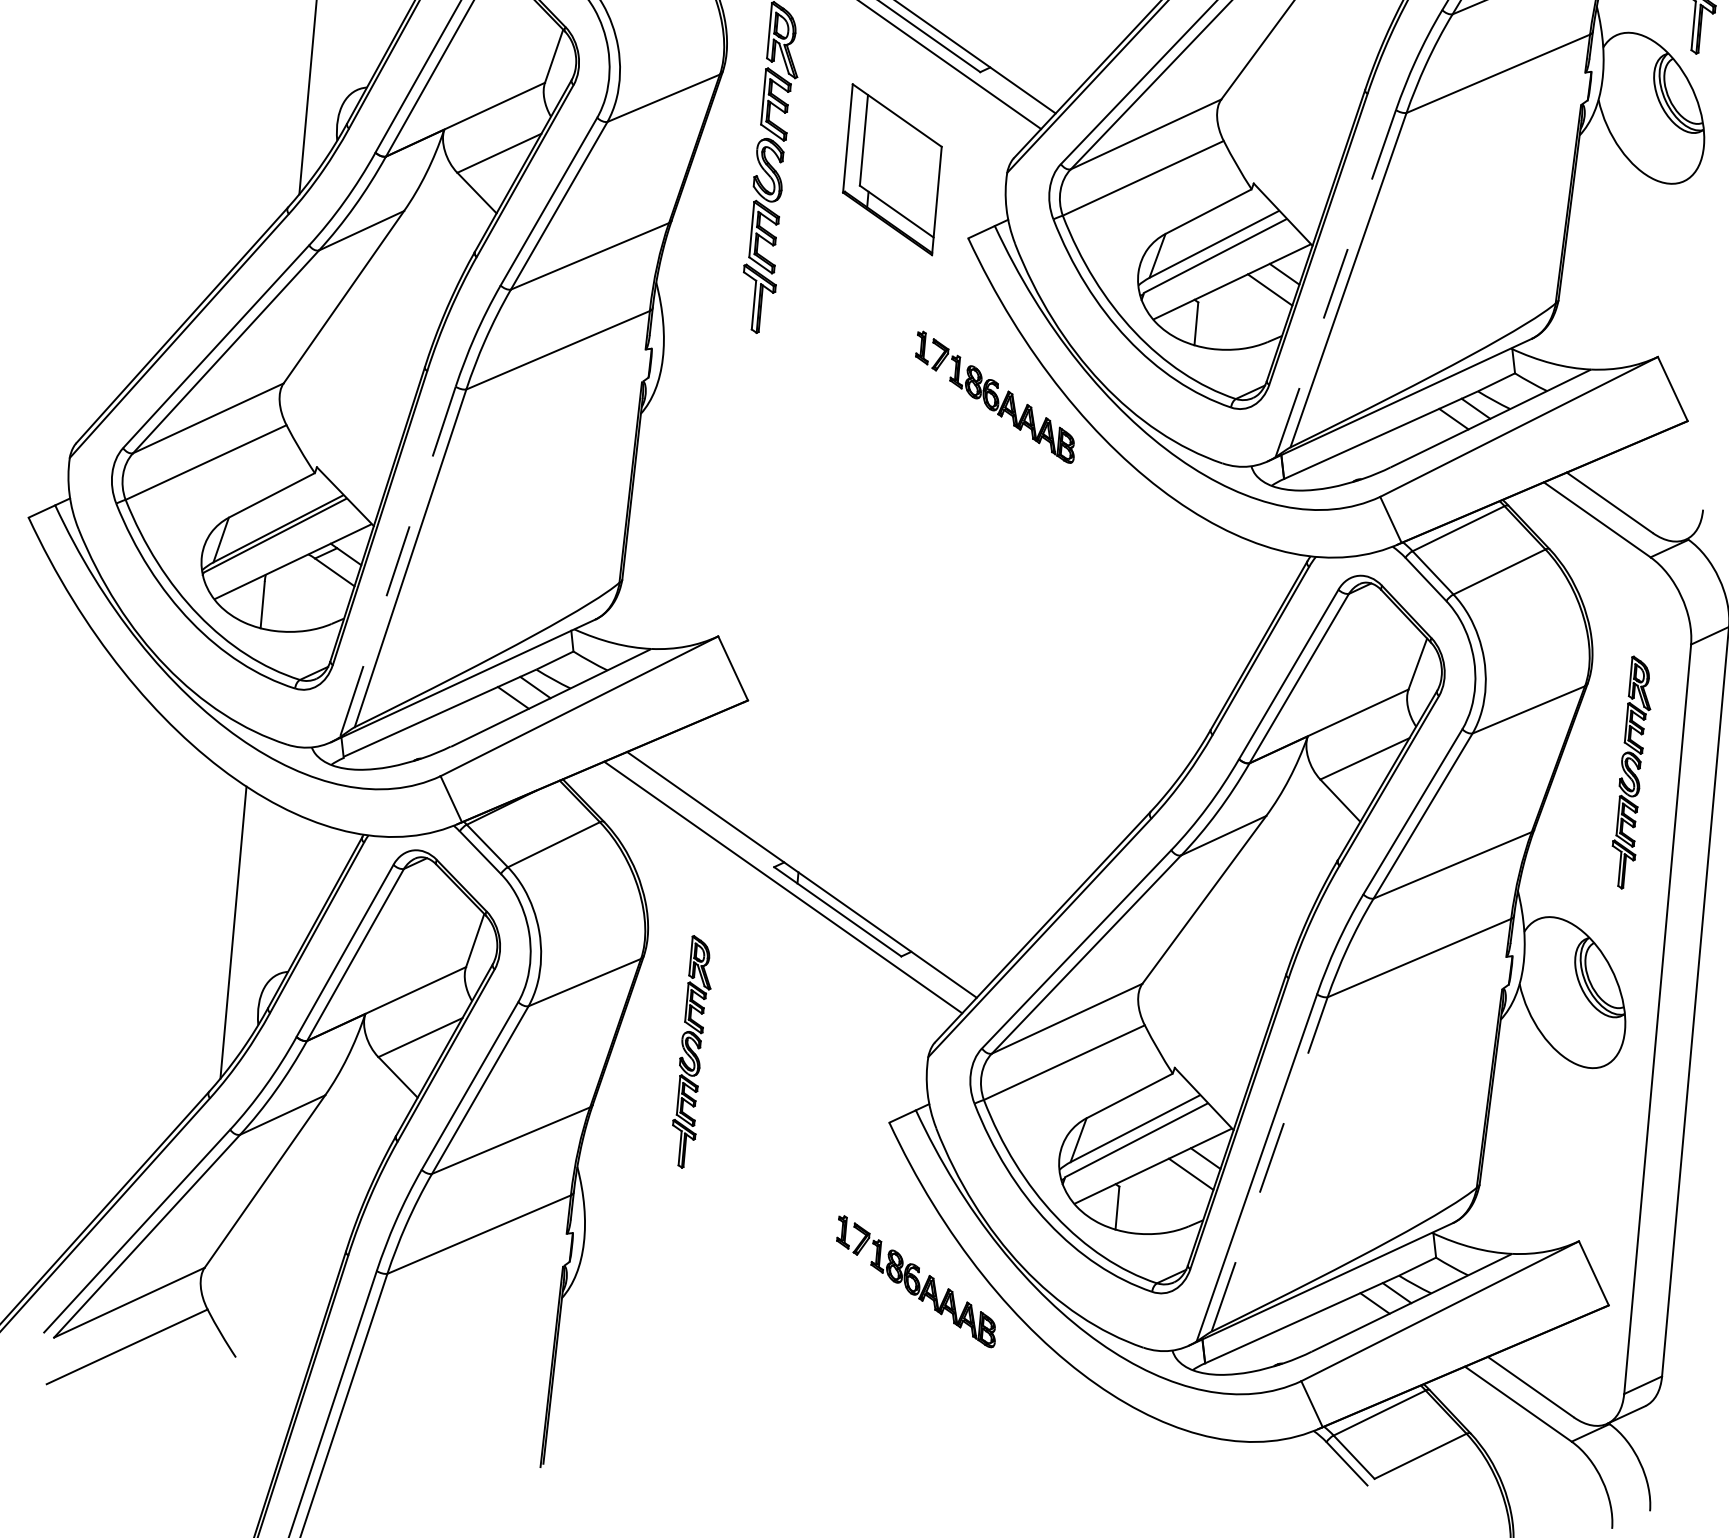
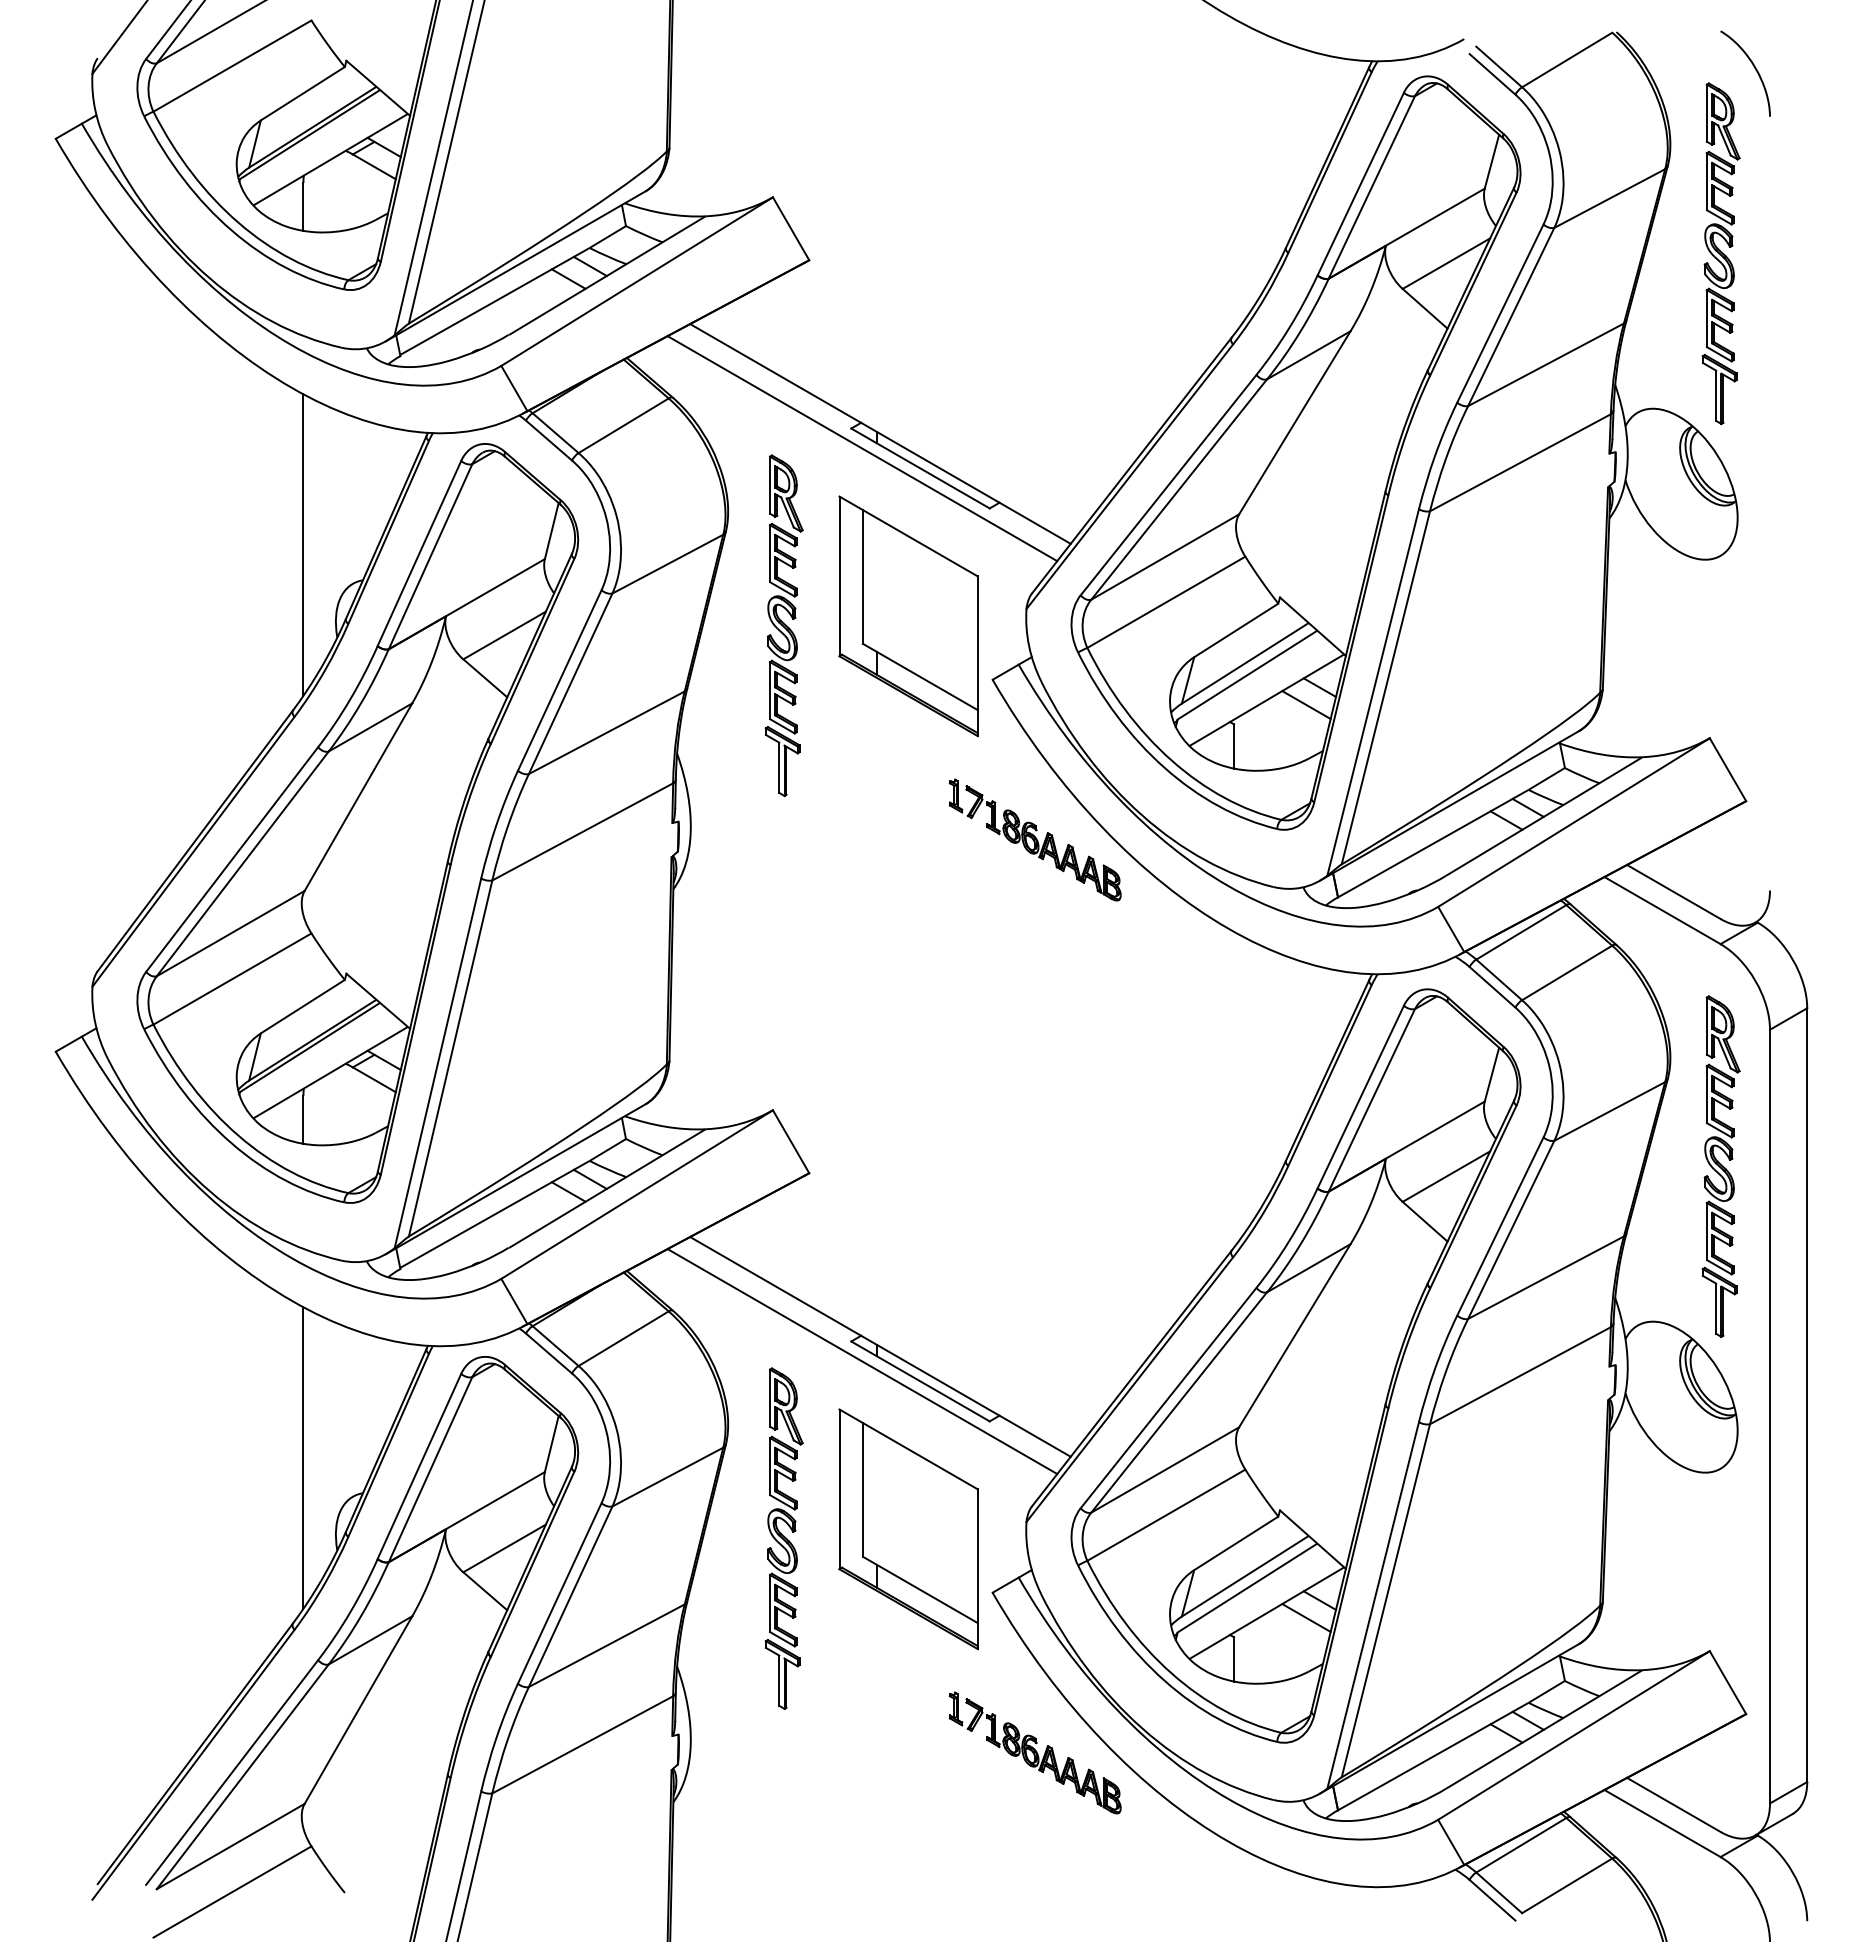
part: (892, 169) -> (908, 616), size x1.43
line: (1336, 283) -> (1373, 692), dashed -> solid
line: (397, 562) -> (437, 1063), dashed -> solid
part: (1631, 772) -> (1720, 1166), size x1.43
part: (691, 1052) -> (783, 1538), size x1.43
part: (813, 1054) -> (908, 1529), added
line: (1269, 1164) -> (1385, 1600), dashed -> solid

